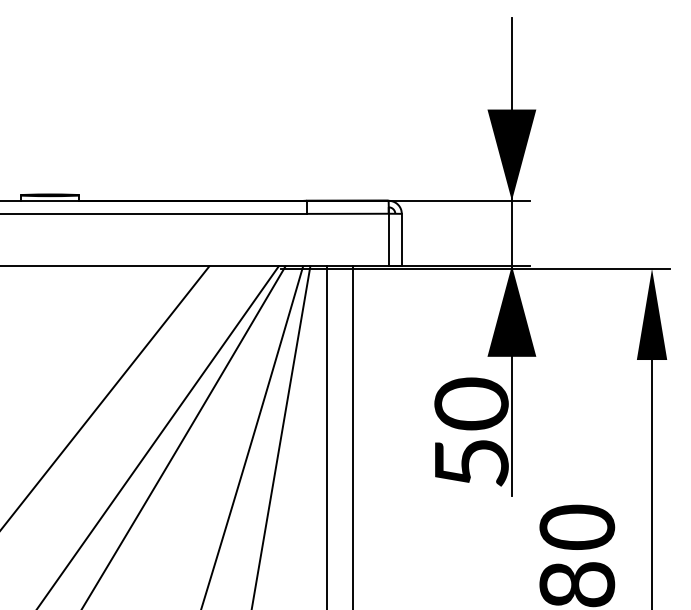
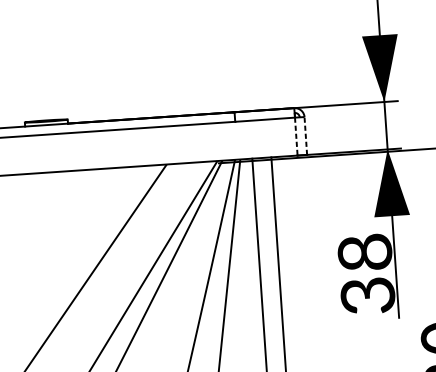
line: (388, 239) -> (296, 136), solid -> dashed
line: (401, 239) -> (305, 135), solid -> dashed
text: (471, 432) -> (366, 273), 50 -> 38

